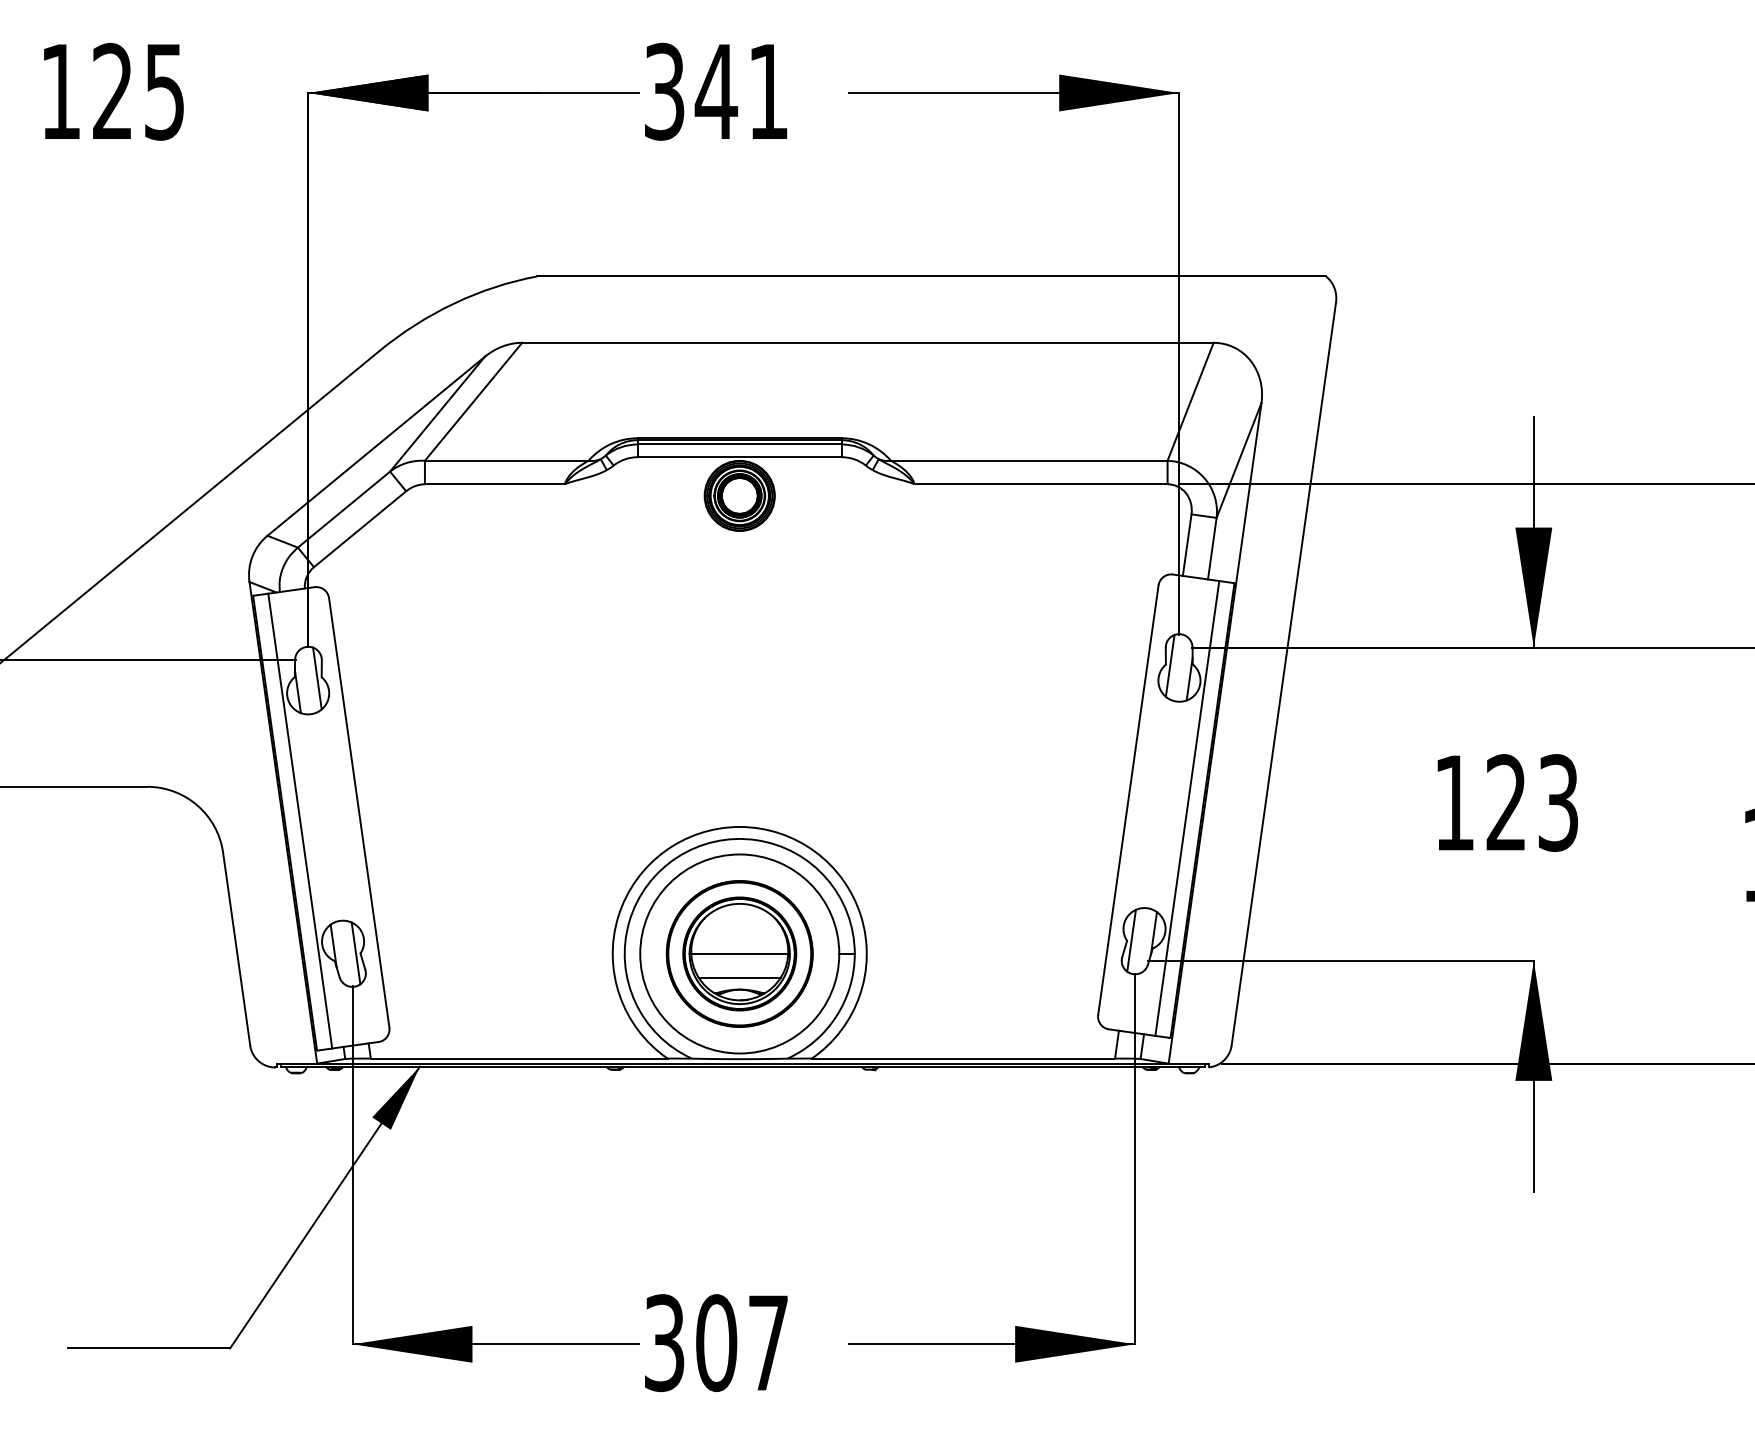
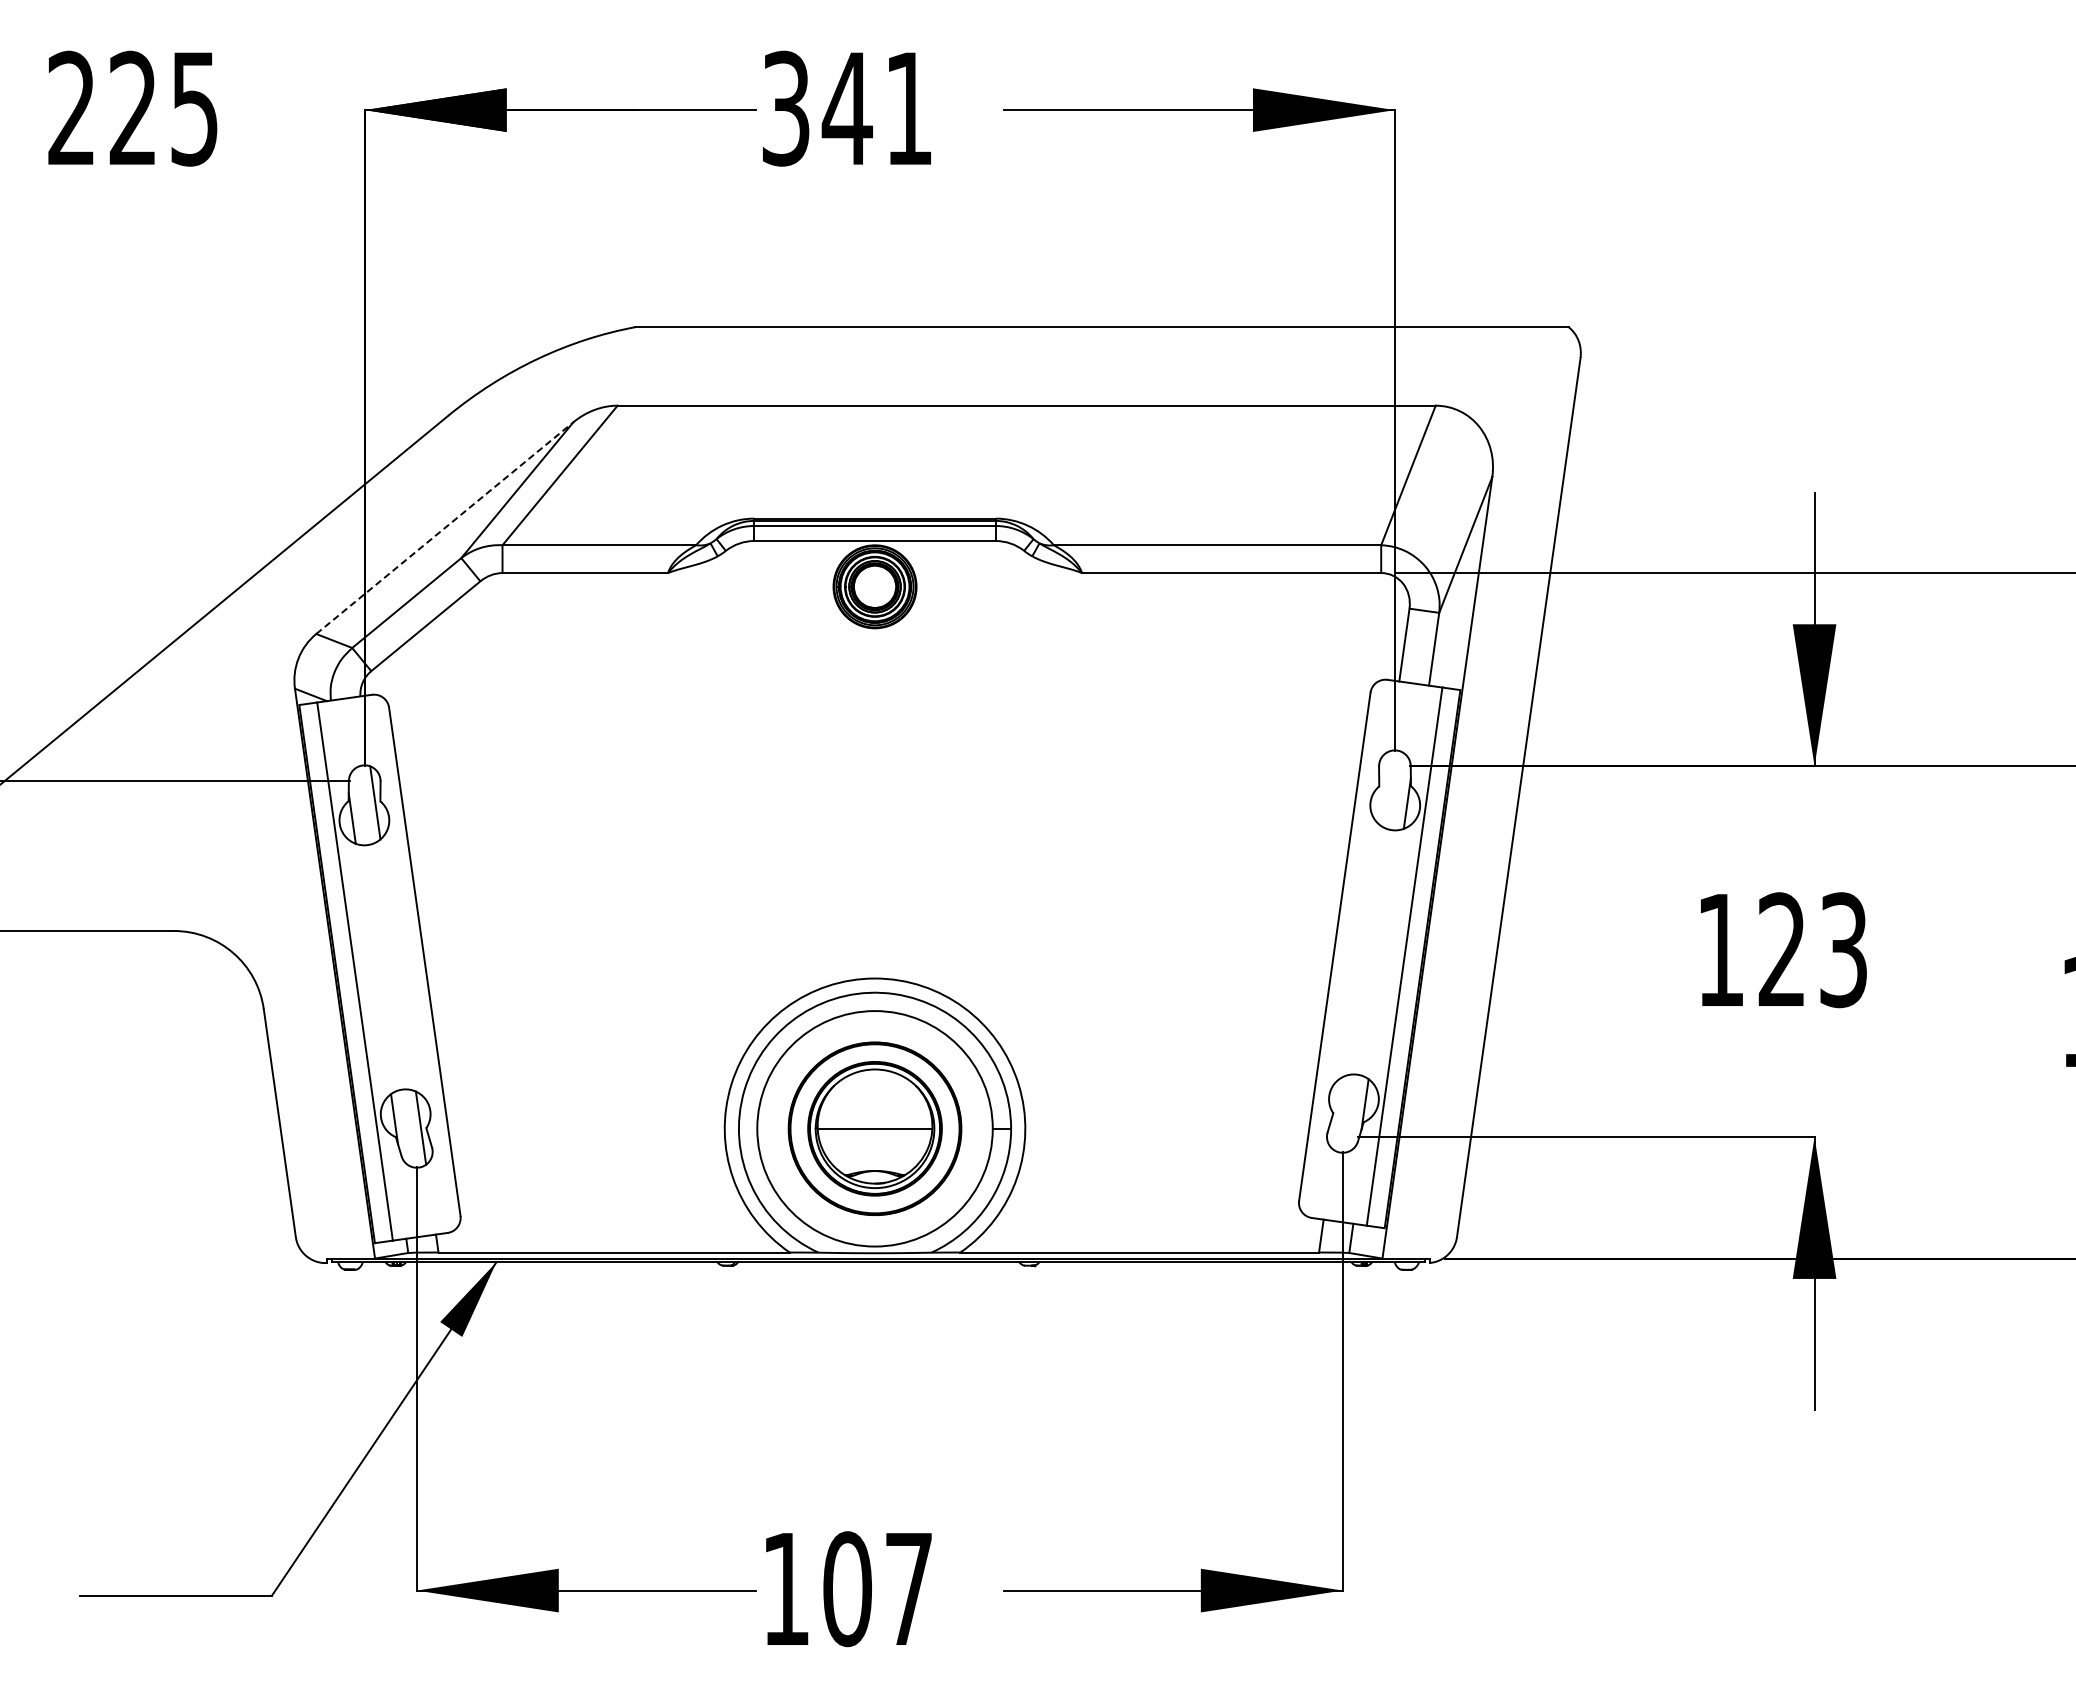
text: (59, 90) -> (70, 107), 125 -> 225
line: (375, 446) -> (444, 528), solid -> dashed
line: (1170, 665) -> (1384, 787), removed
line: (1131, 940) -> (1338, 1112), removed
line: (739, 977) -> (874, 1156), removed
text: (664, 1343) -> (786, 1589), 307 -> 107

